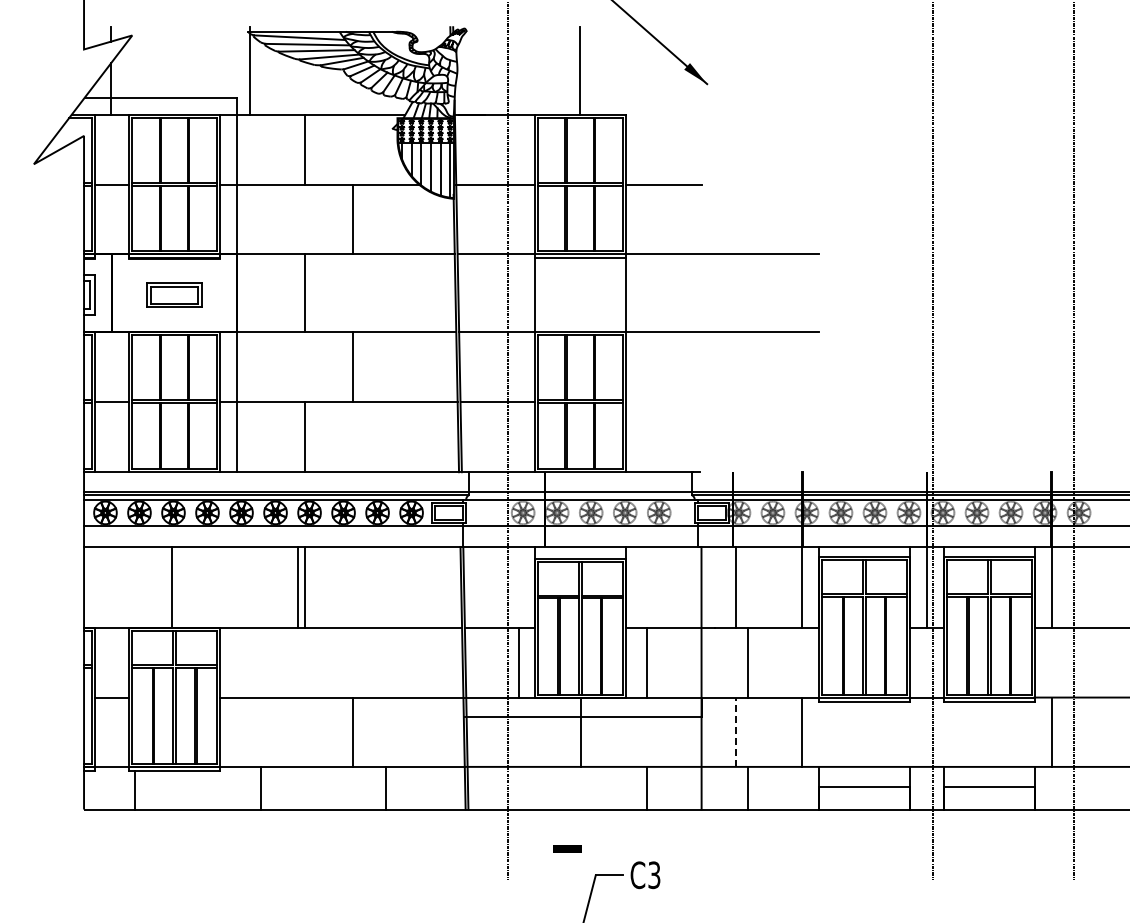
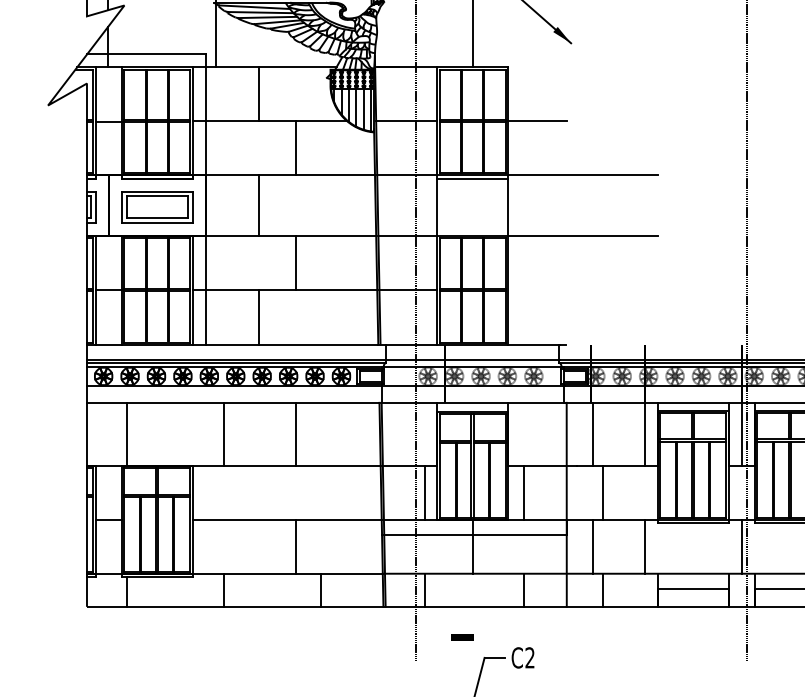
part: (174, 294) -> (157, 206), size x1.67
line: (172, 587) -> (126, 434), moved
line: (298, 587) -> (224, 434), moved
line: (305, 587) -> (296, 434), moved
line: (735, 732) -> (593, 547), dashed -> solid
line: (926, 732) -> (741, 547), added
line: (518, 787) -> (424, 589), added
text: (654, 875) -> (530, 658), C3 -> C2

